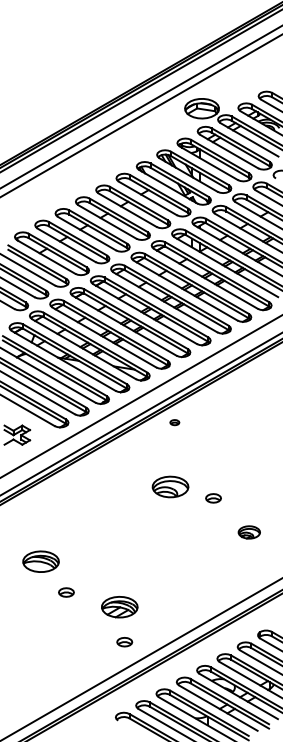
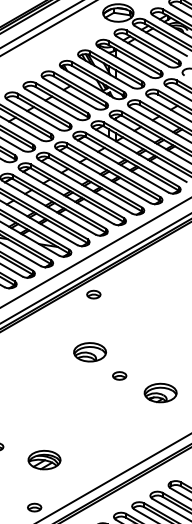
part: (174, 422) -> (93, 294), size x1.67
part: (213, 498) -> (119, 376), moved
part: (249, 532) -> (160, 393), size x1.67
part: (124, 642) -> (34, 507), moved

